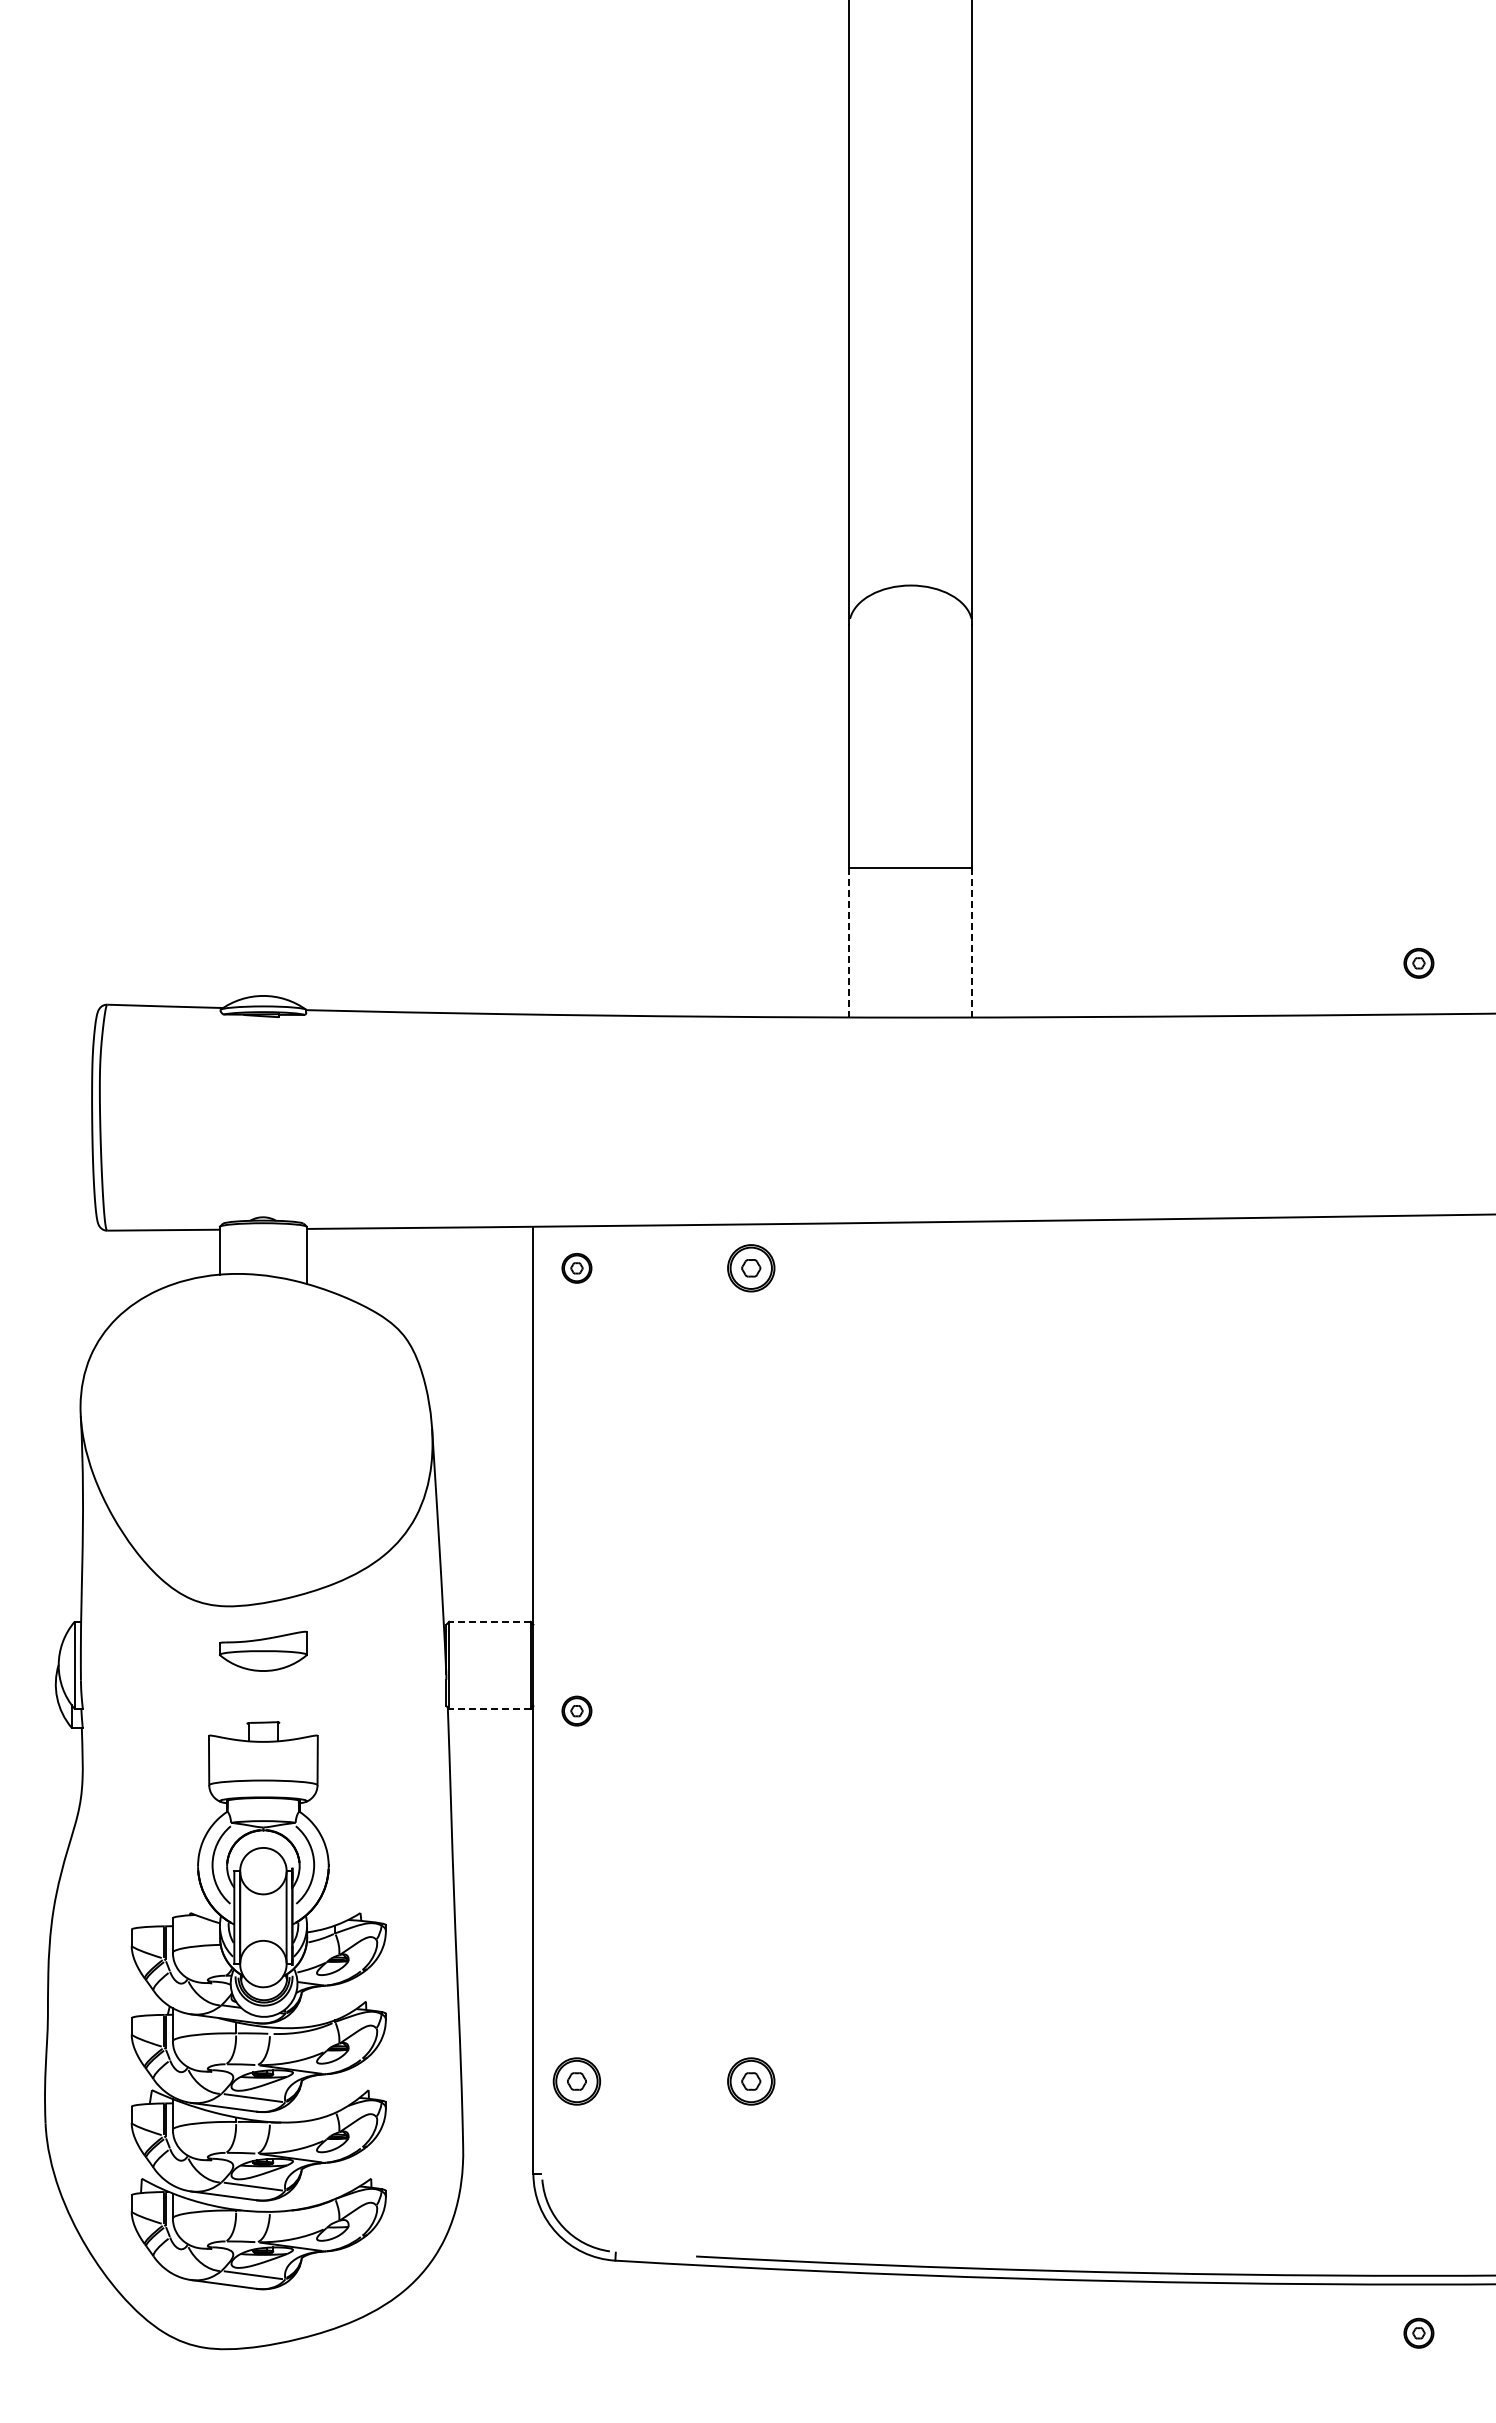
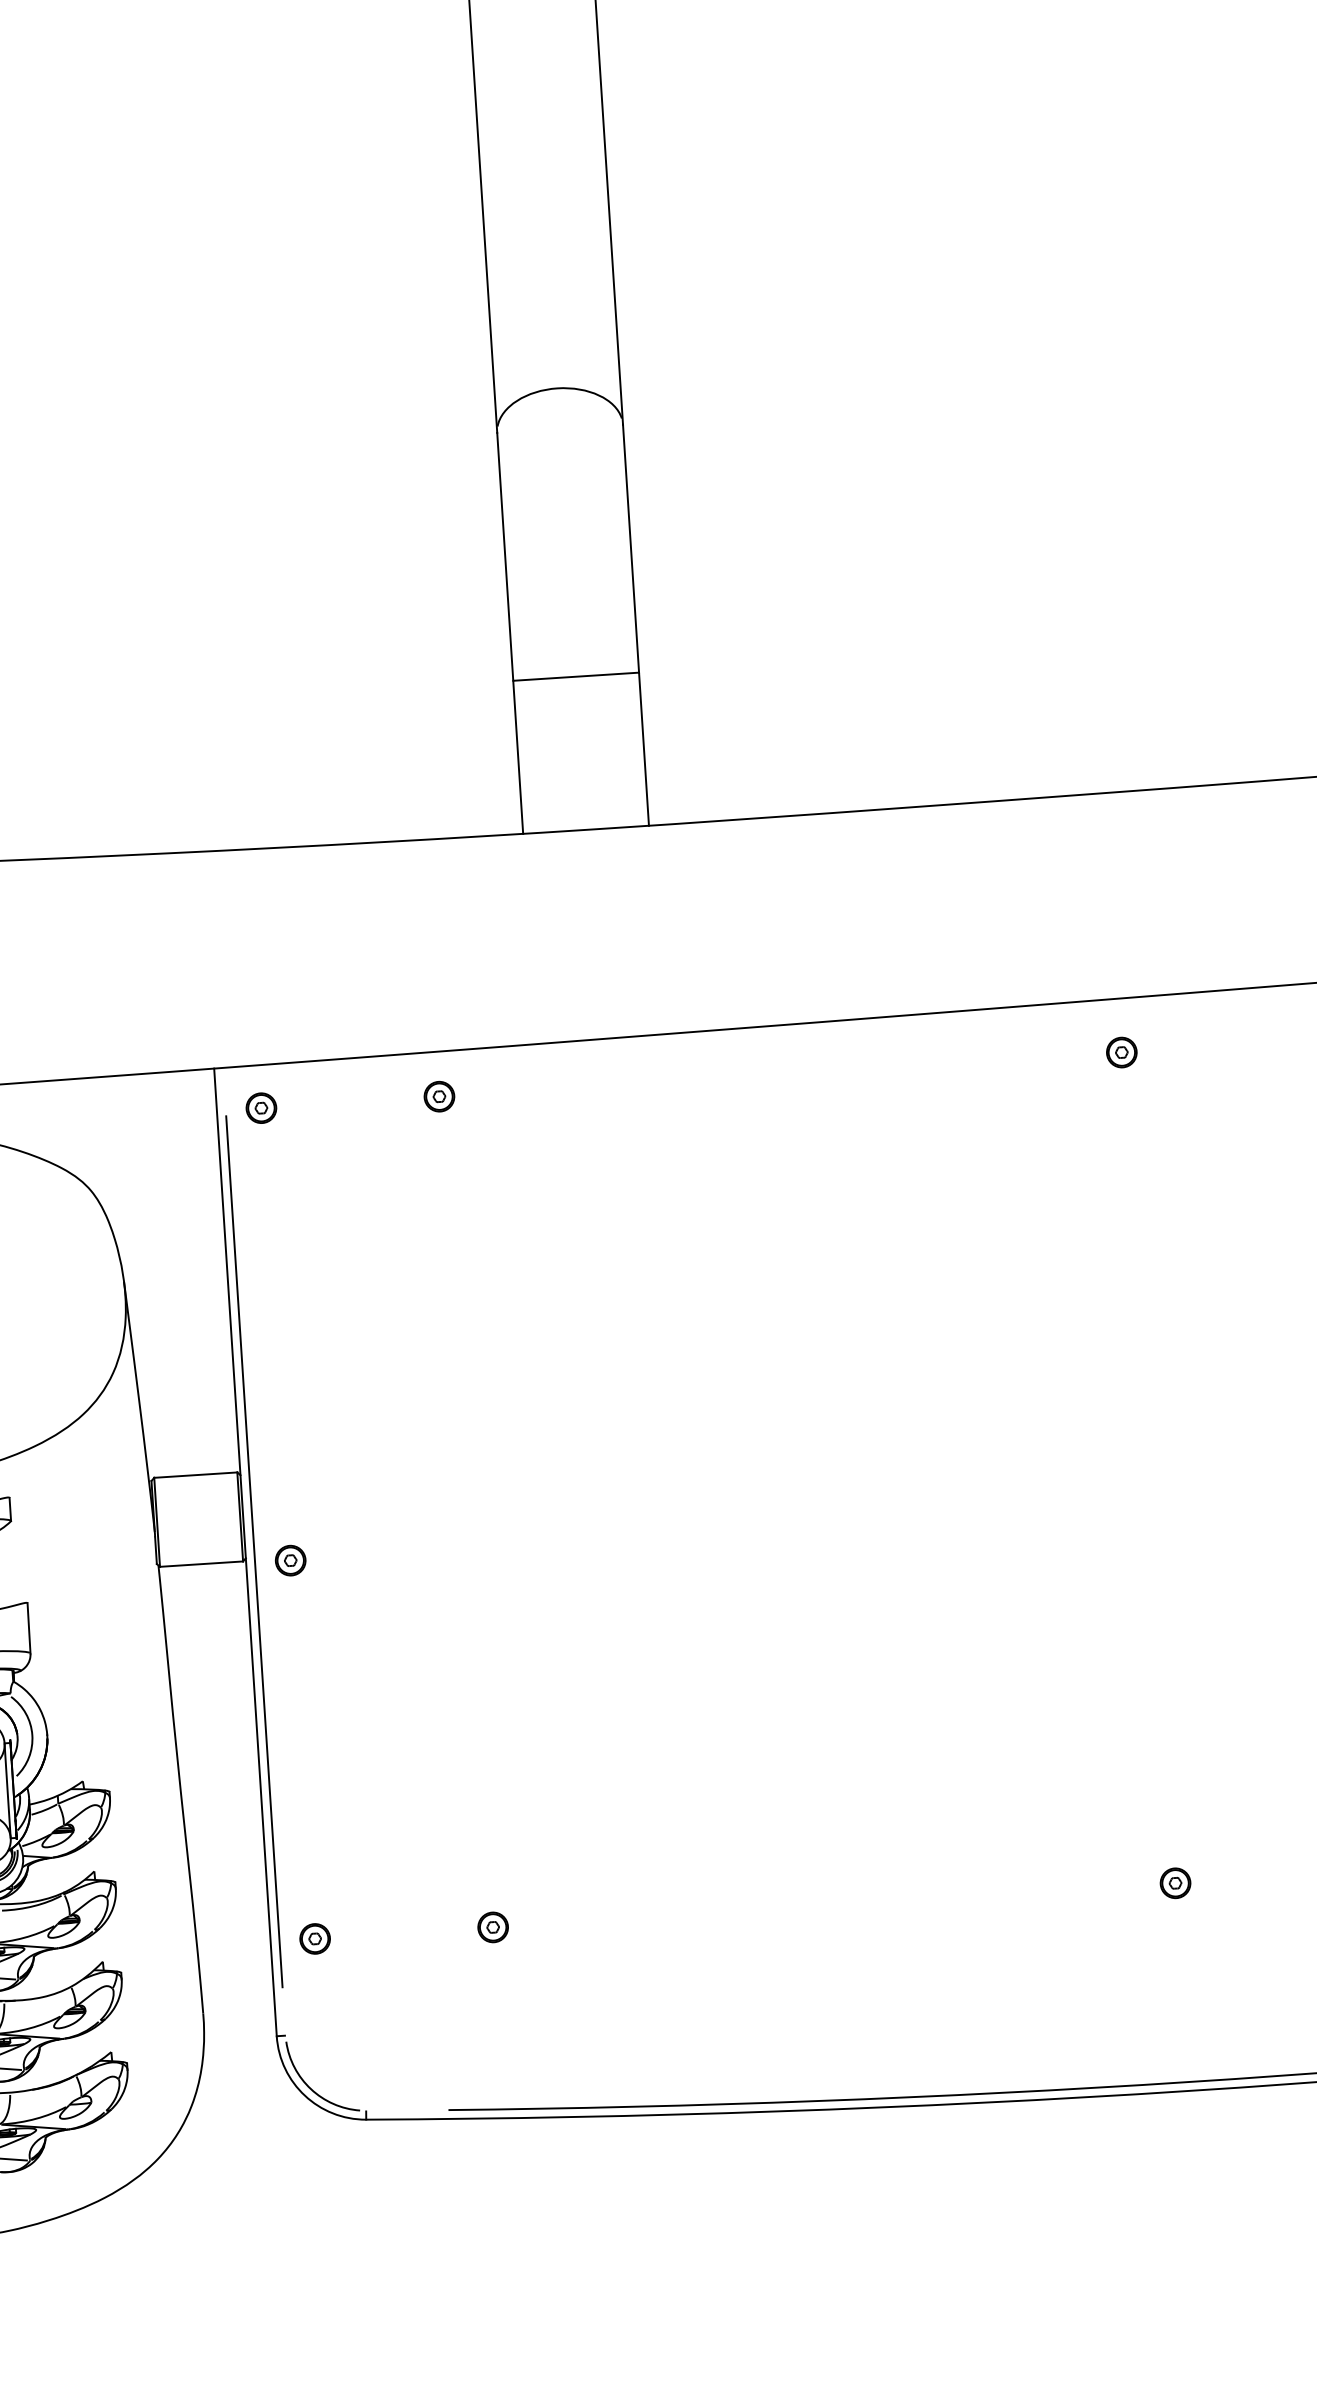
line: (849, 942) -> (518, 757), dashed -> solid
line: (972, 942) -> (644, 749), dashed -> solid
part: (1418, 963) -> (1121, 1052), moved
part: (750, 1268) -> (438, 1096), size x0.62
line: (489, 1621) -> (195, 1474), dashed -> solid
line: (542, 1700) -> (254, 1552), added
line: (489, 1708) -> (201, 1563), dashed -> solid
part: (576, 2080) -> (314, 1938), size x0.62
part: (750, 2080) -> (492, 1926), size x0.62
part: (1418, 2332) -> (1175, 1882), moved

